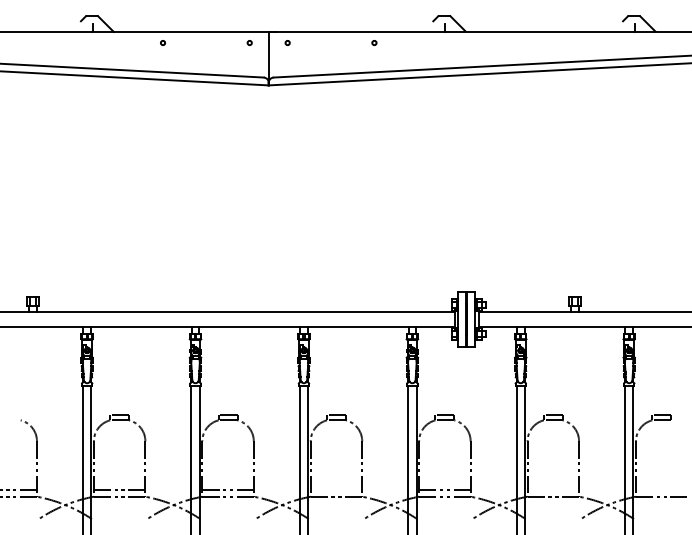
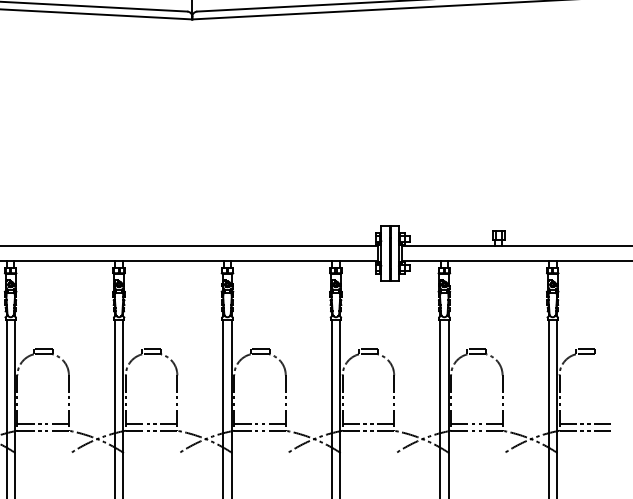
line: (336, 490) -> (260, 424), added
line: (553, 490) -> (477, 424), added
line: (661, 490) -> (585, 424), added

